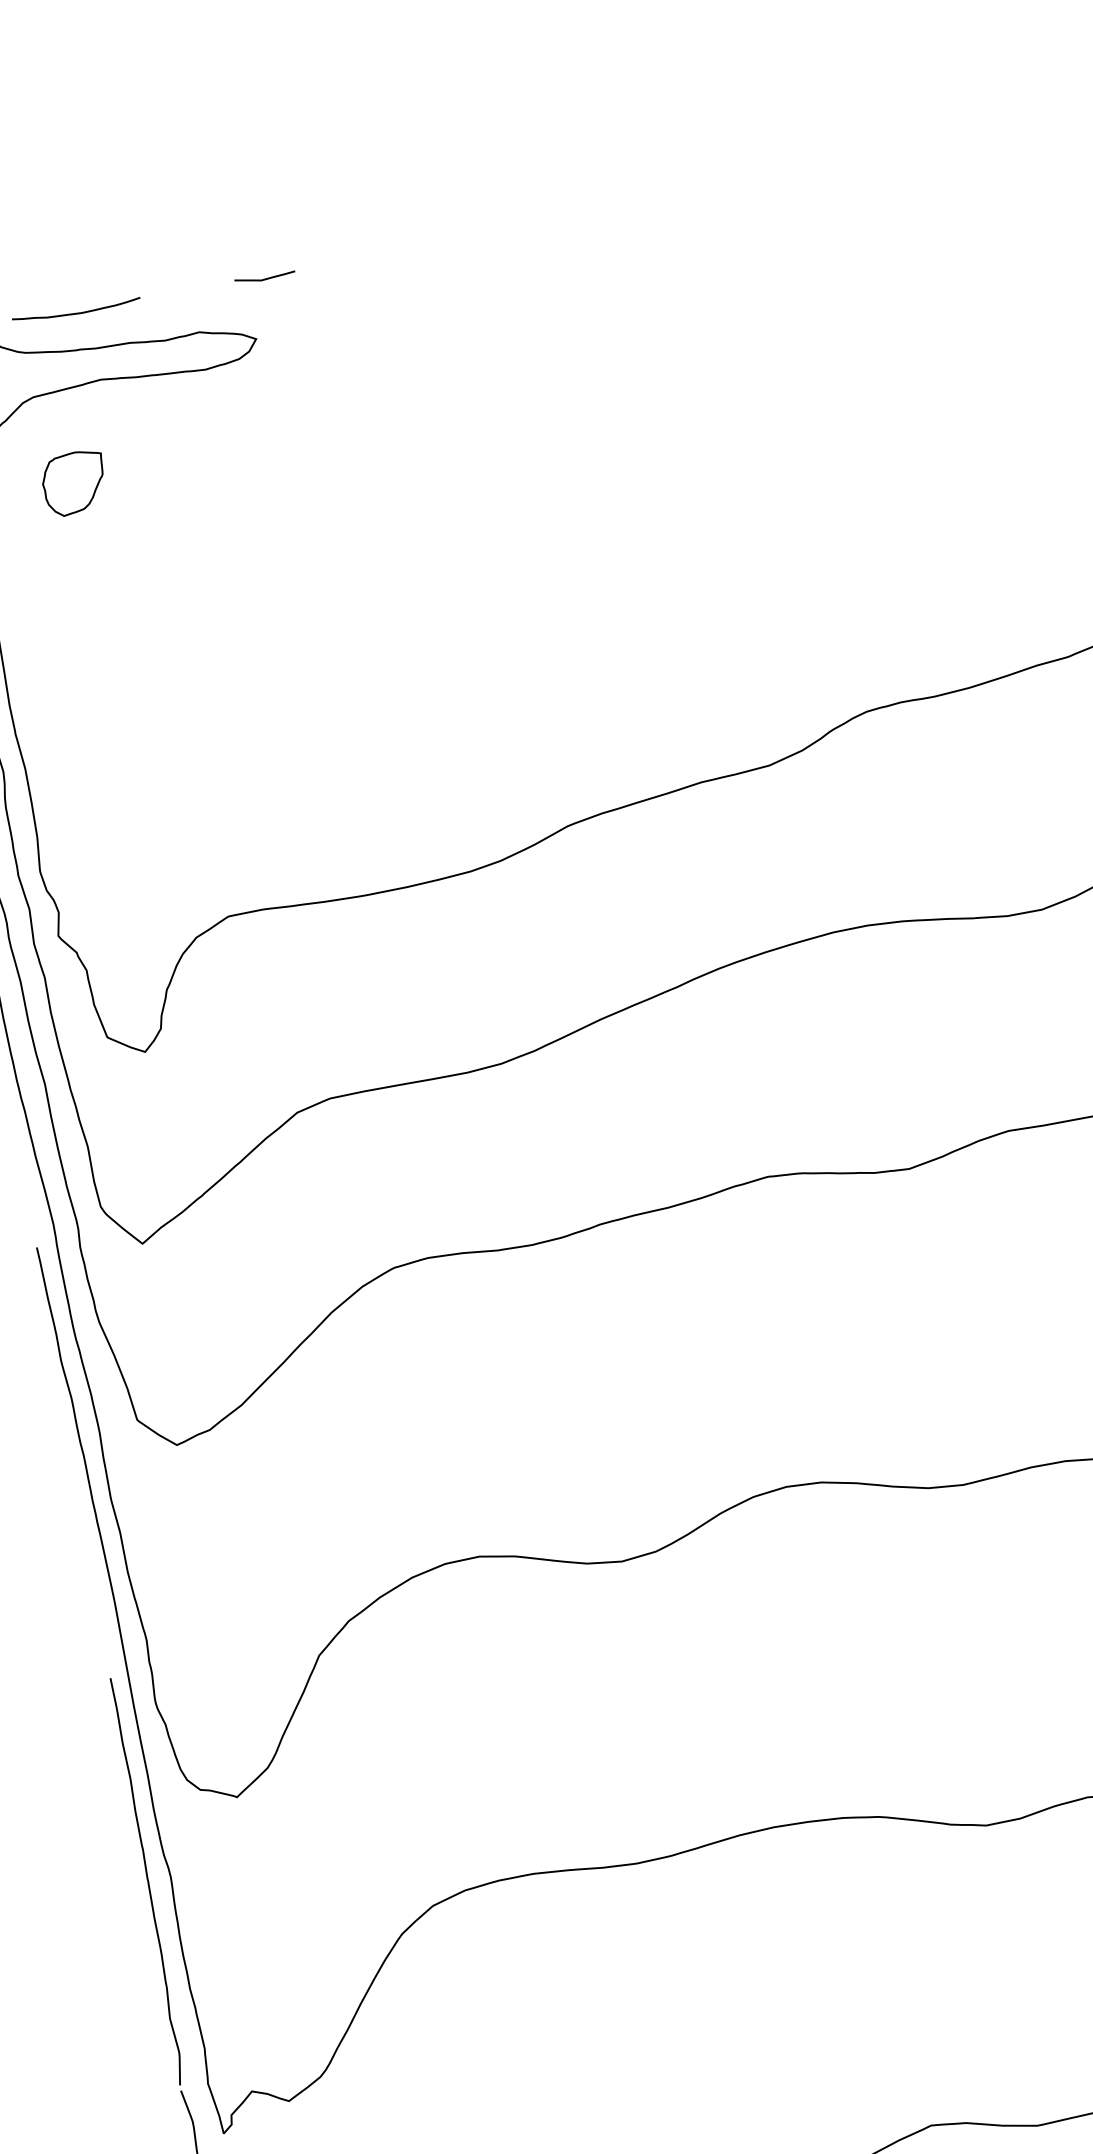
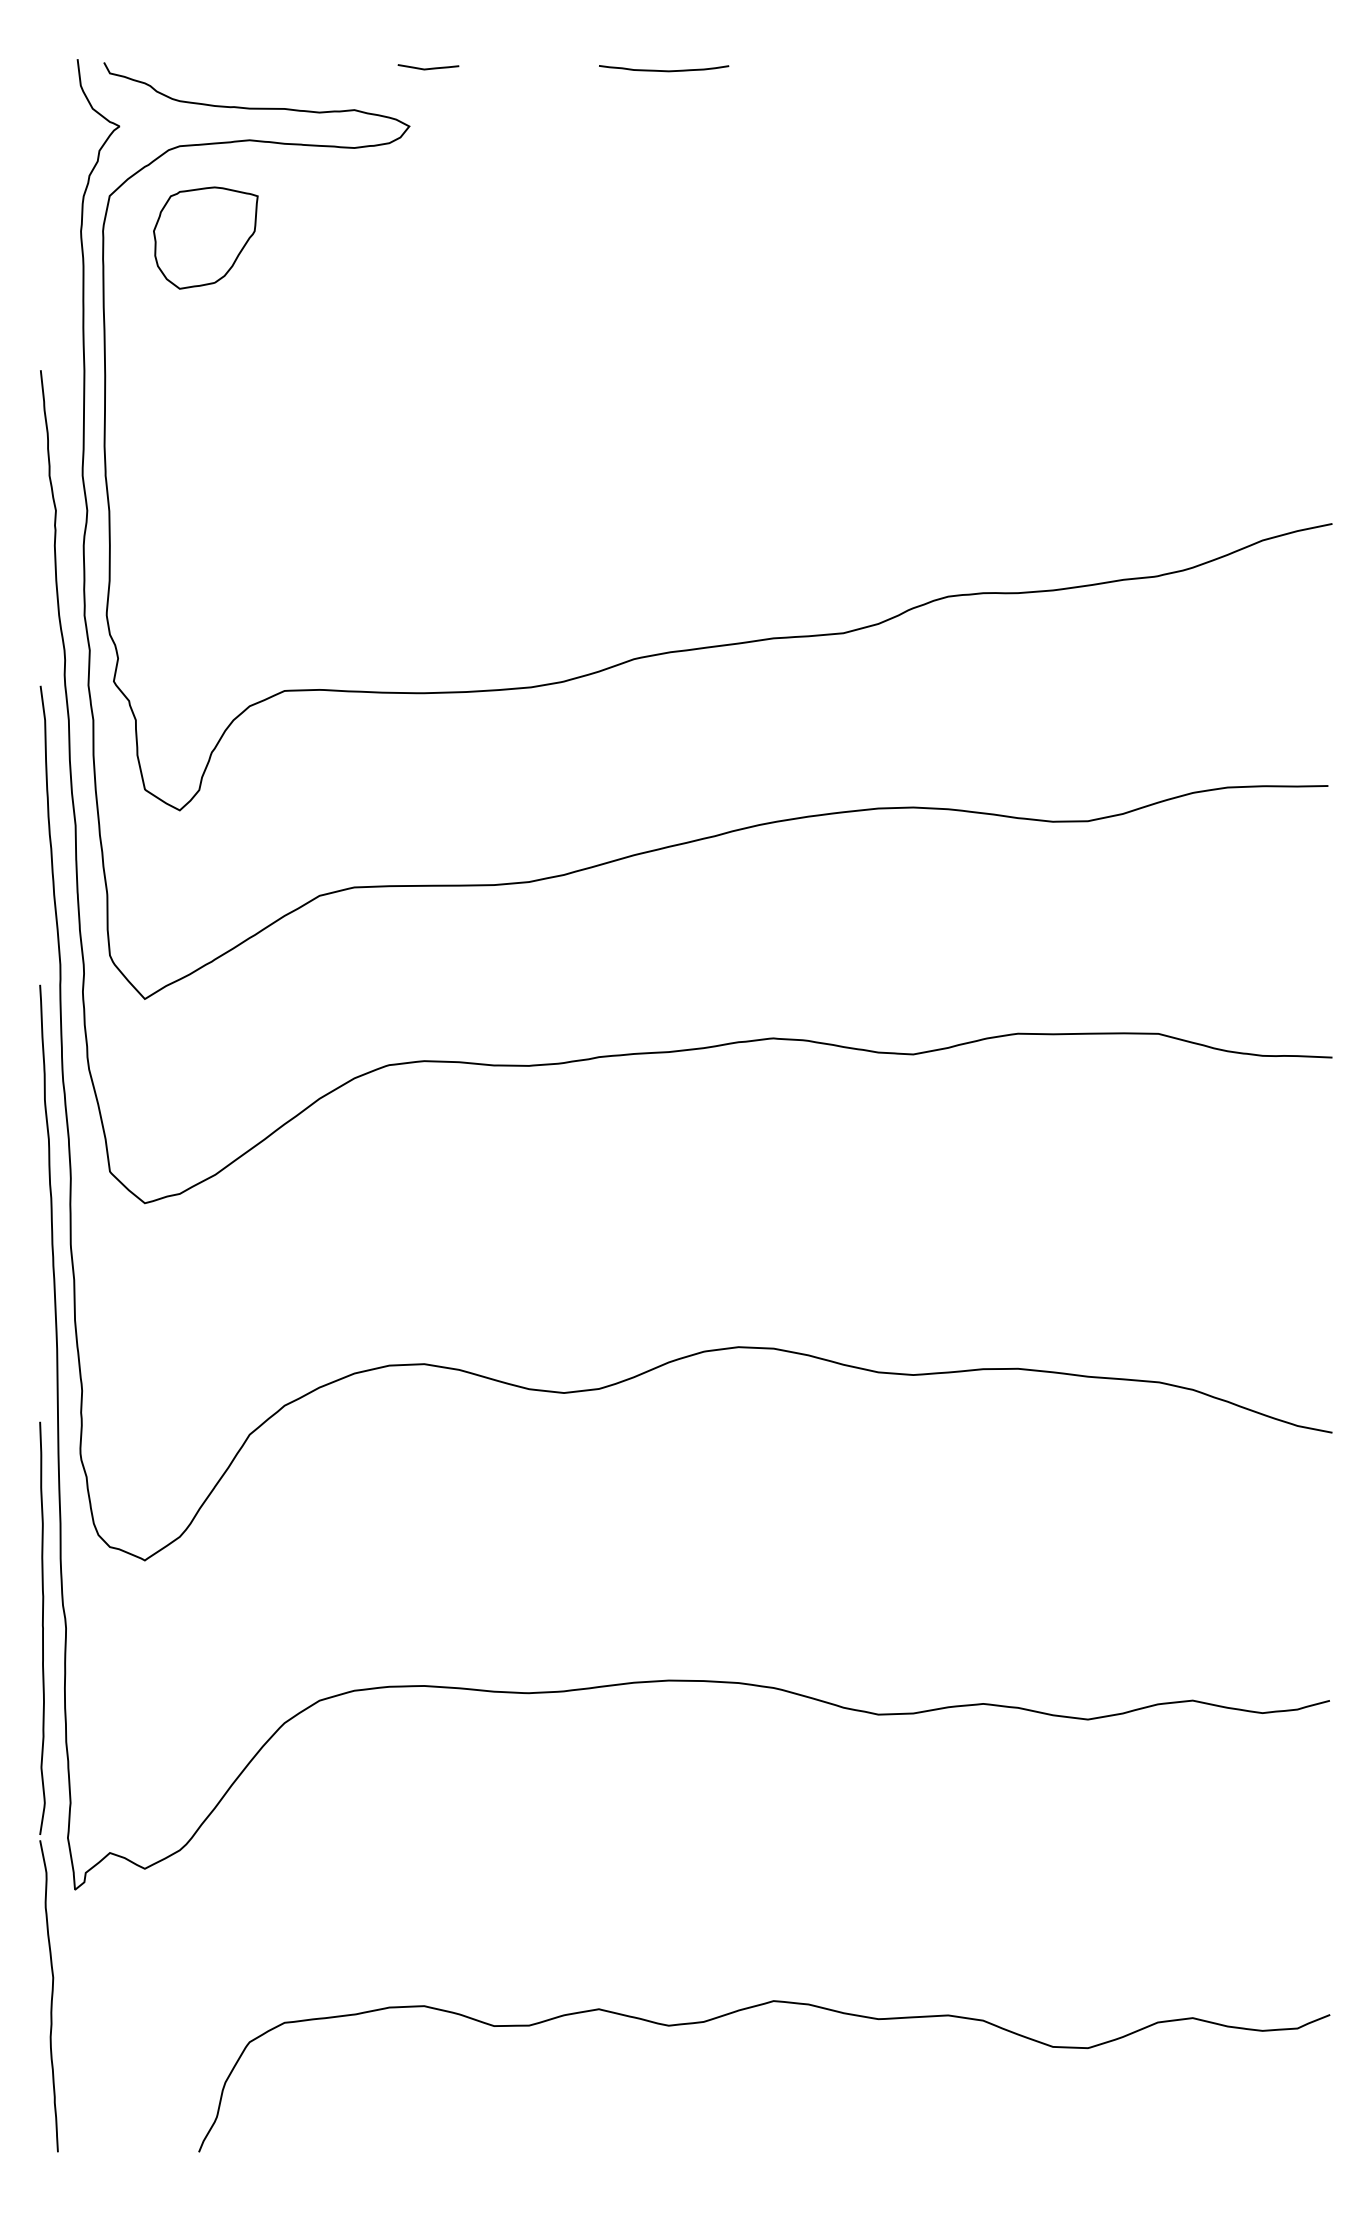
curve: (77, 312) -> (664, 70), moved
part: (73, 482) -> (205, 237), size x1.67

